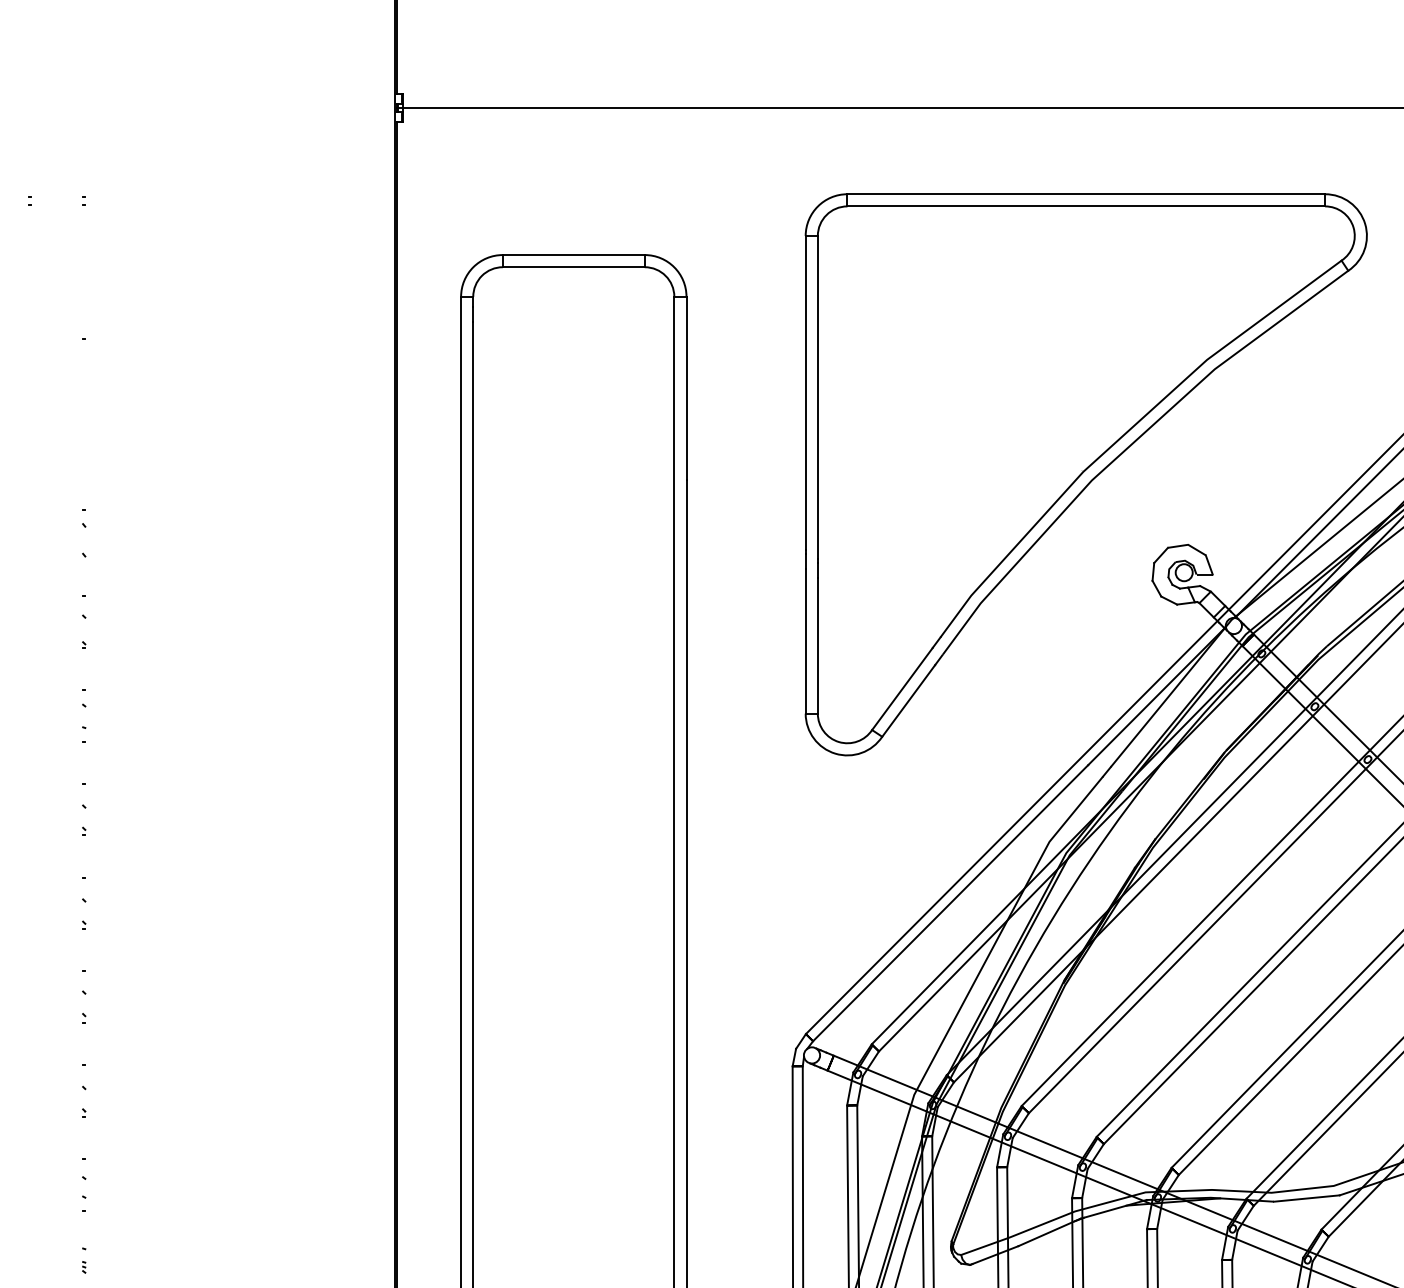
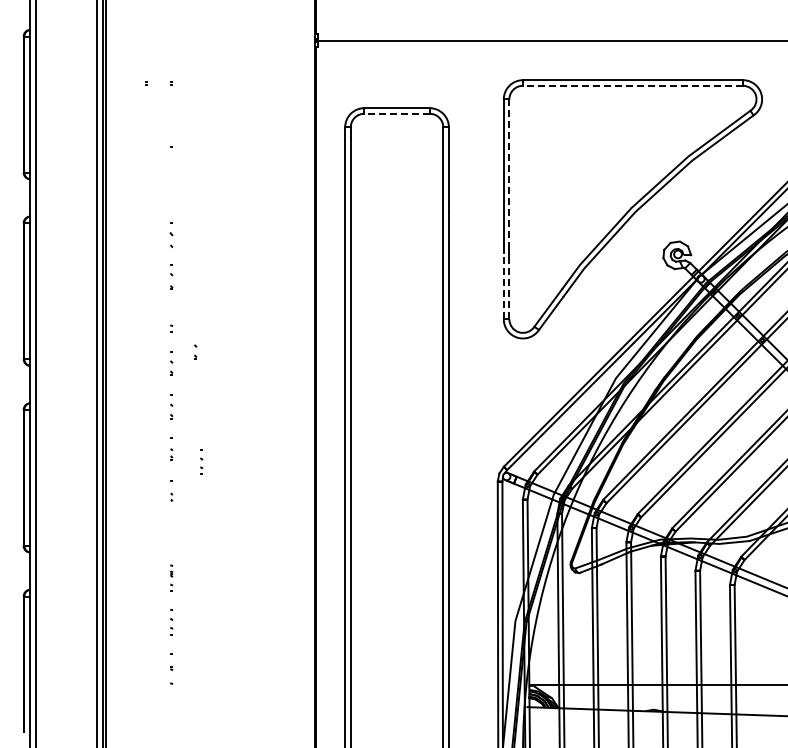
line: (1085, 205) -> (632, 85), solid -> dashed
line: (574, 266) -> (397, 113), solid -> dashed
line: (818, 399) -> (509, 174), solid -> dashed
part: (83, 518) -> (171, 229), size x1.6
line: (805, 640) -> (503, 285), solid -> dashed
line: (818, 646) -> (509, 288), solid -> dashed
part: (83, 696) -> (171, 311), removed
part: (135, 783) -> (195, 351), added
part: (83, 1007) -> (171, 454), size x0.7
part: (83, 1100) -> (171, 497), size x0.6
part: (83, 1183) -> (201, 461), moved

